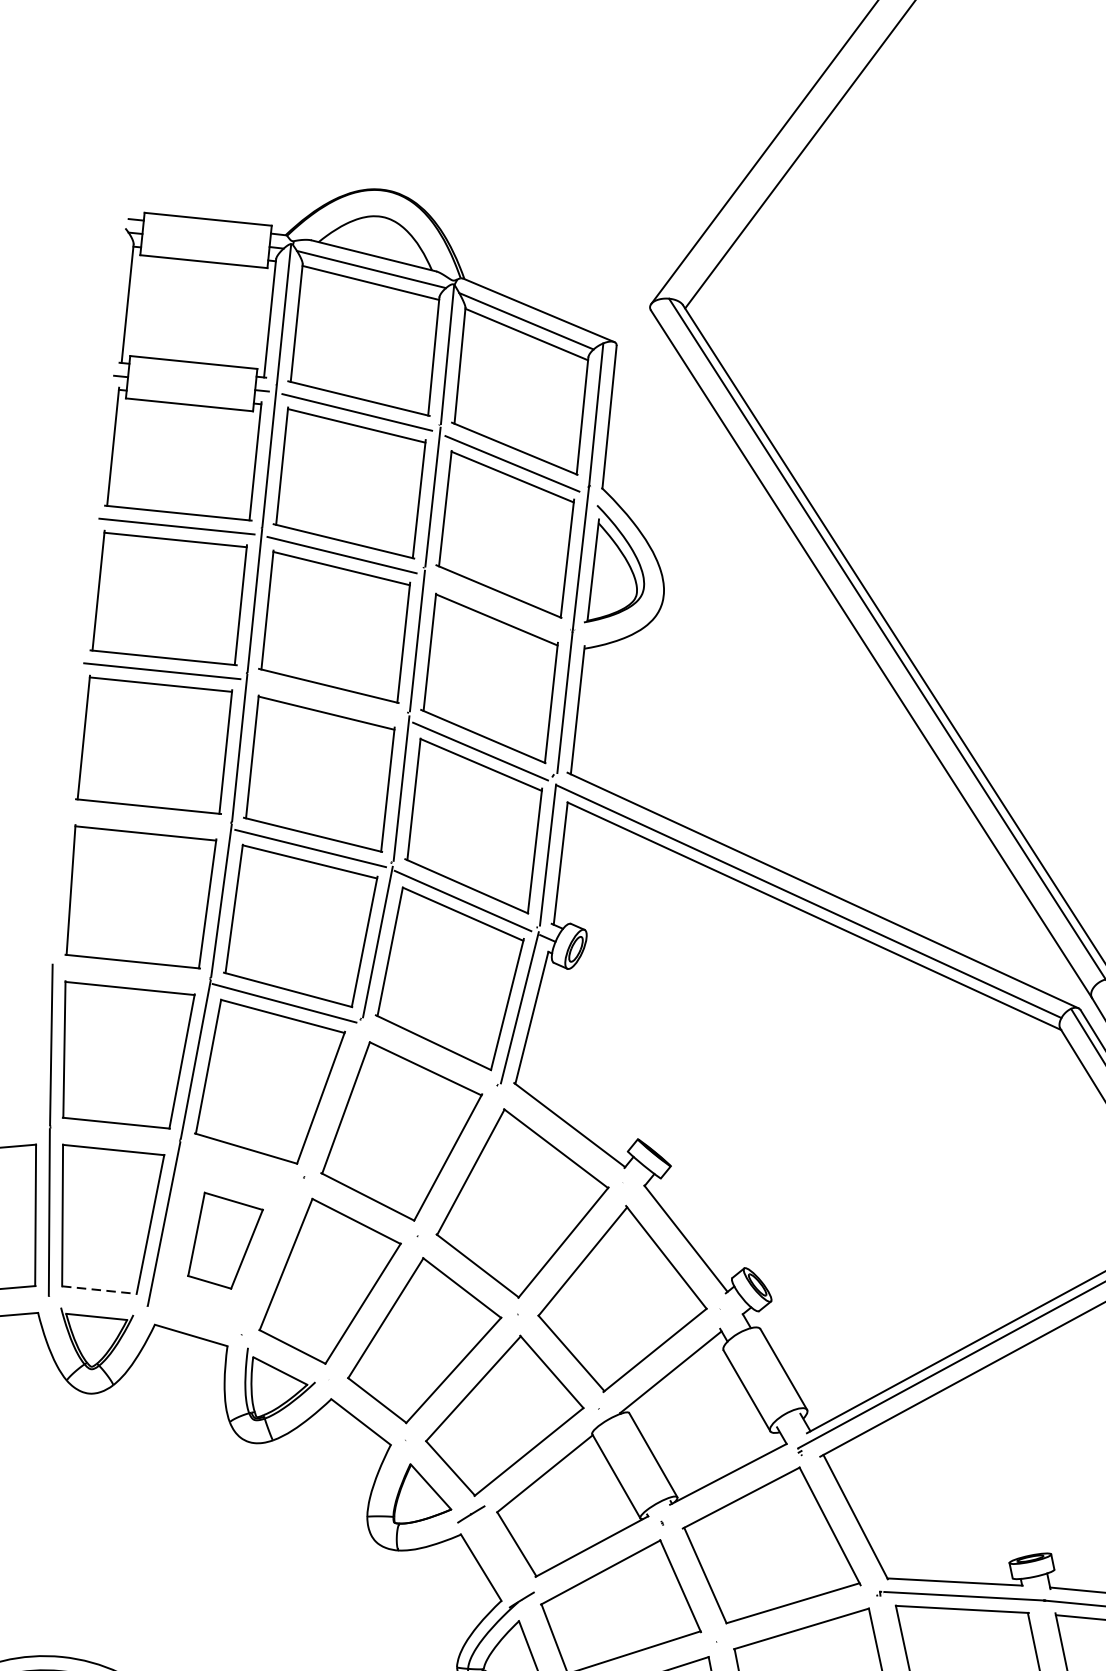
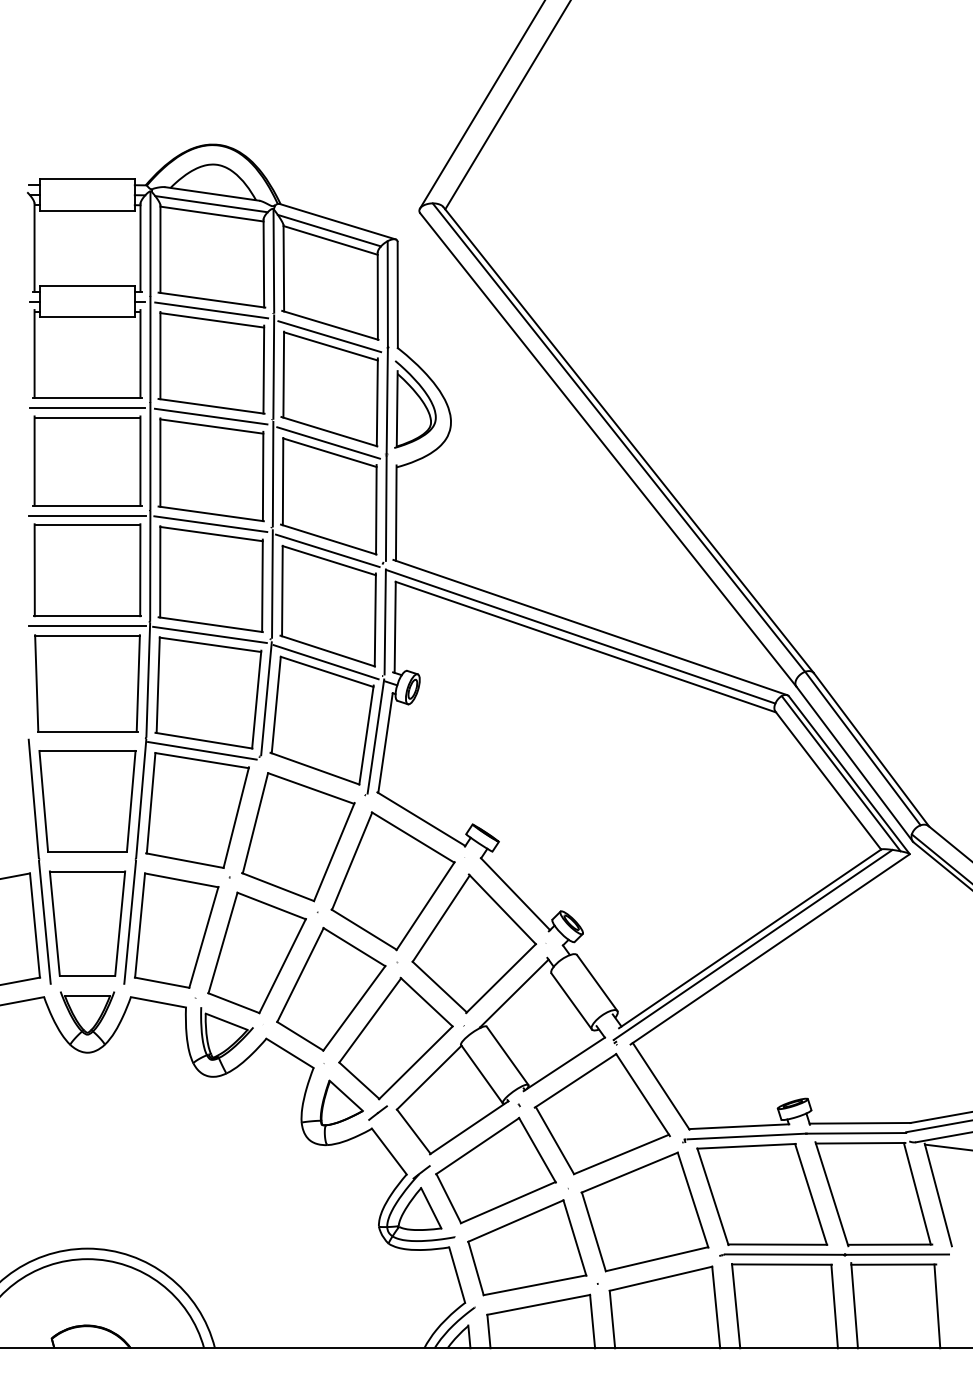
line: (496, 605) -> (328, 442), added
line: (326, 700) -> (210, 524), added
line: (147, 820) -> (87, 626), added
part: (225, 1241) -> (176, 930), size x1.67
line: (99, 1289) -> (87, 975), dashed -> solid

